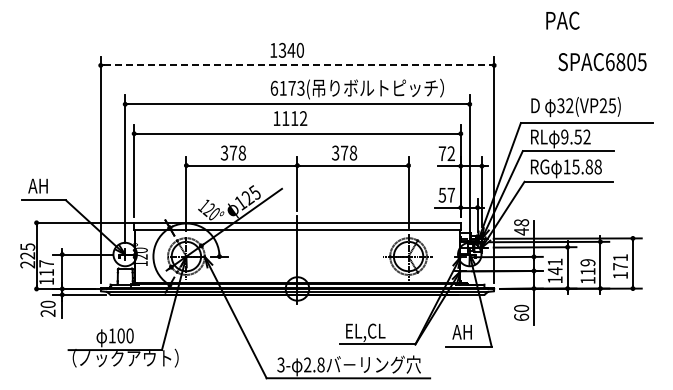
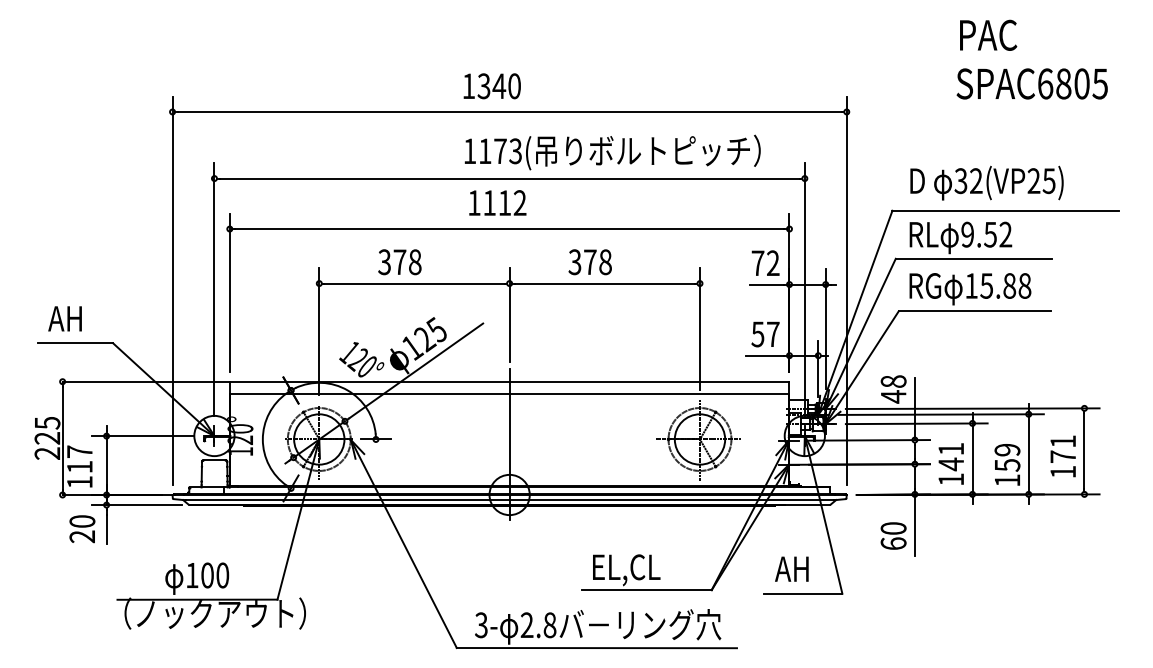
text: (562, 20) -> (987, 34), moved
text: (602, 62) -> (1032, 84), moved
line: (297, 65) -> (509, 112), dashed -> solid
text: (274, 87) -> (470, 149), 6173( -> 1173(
text: (587, 271) -> (1006, 465), 119 -> 159

